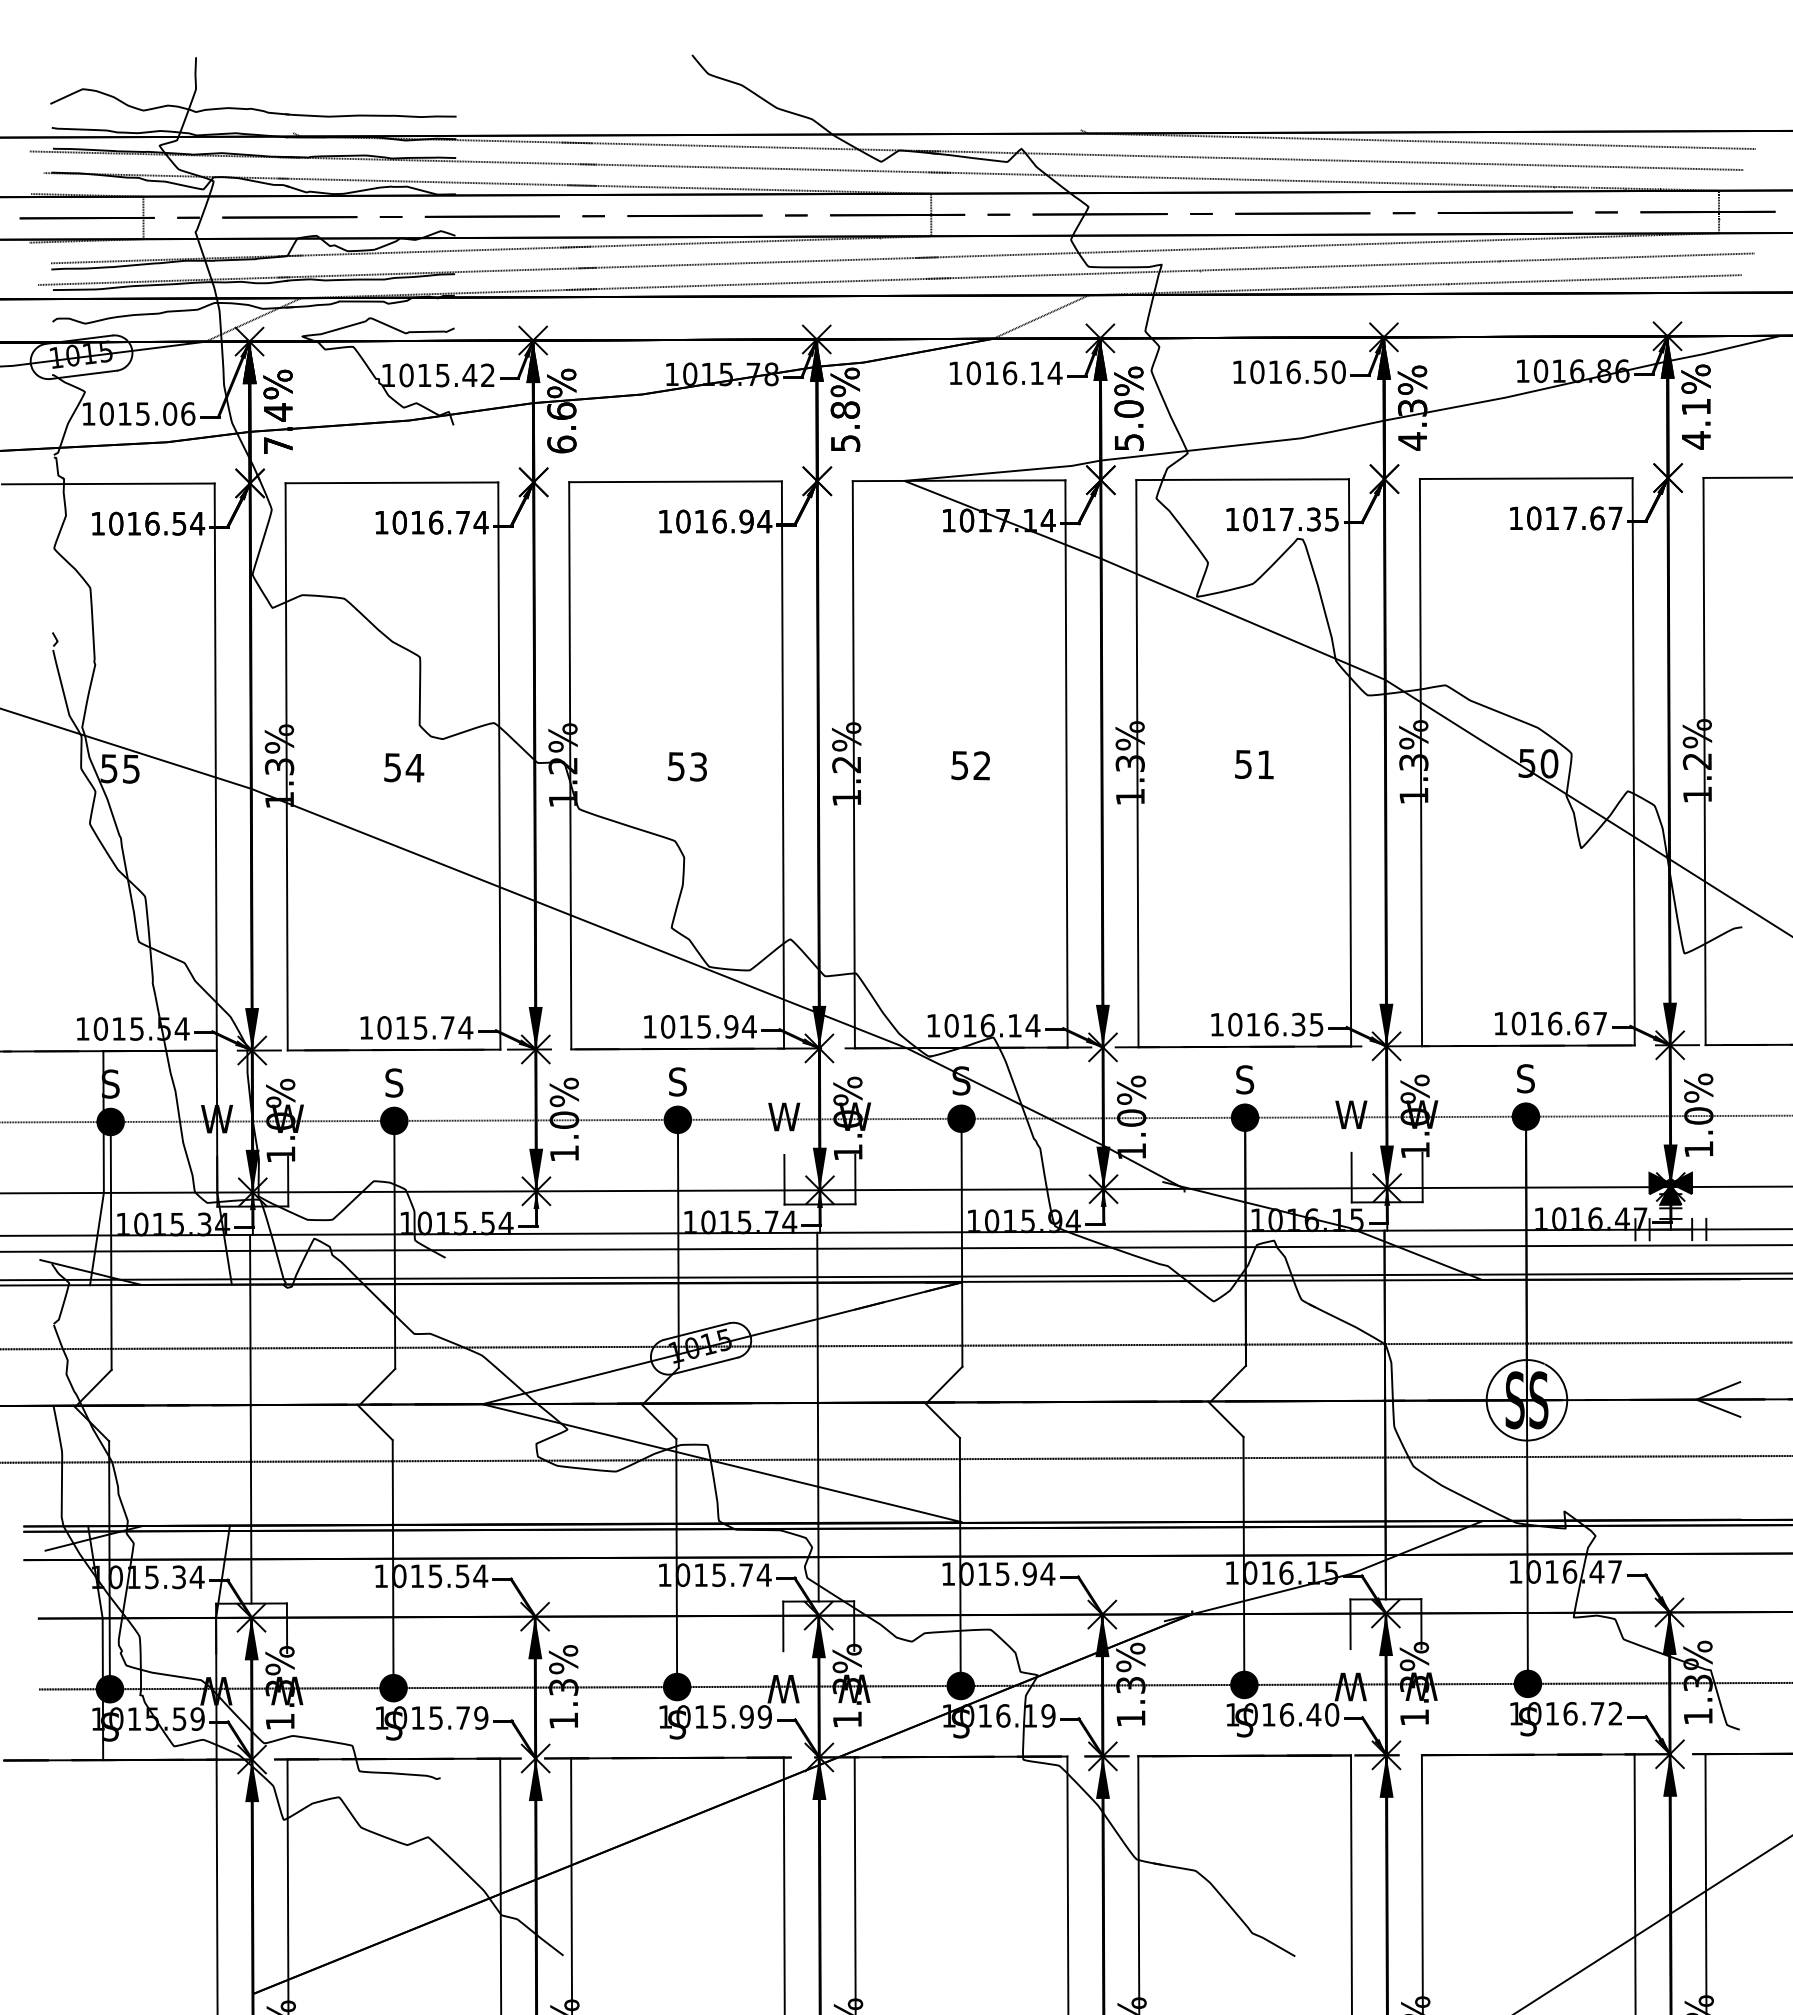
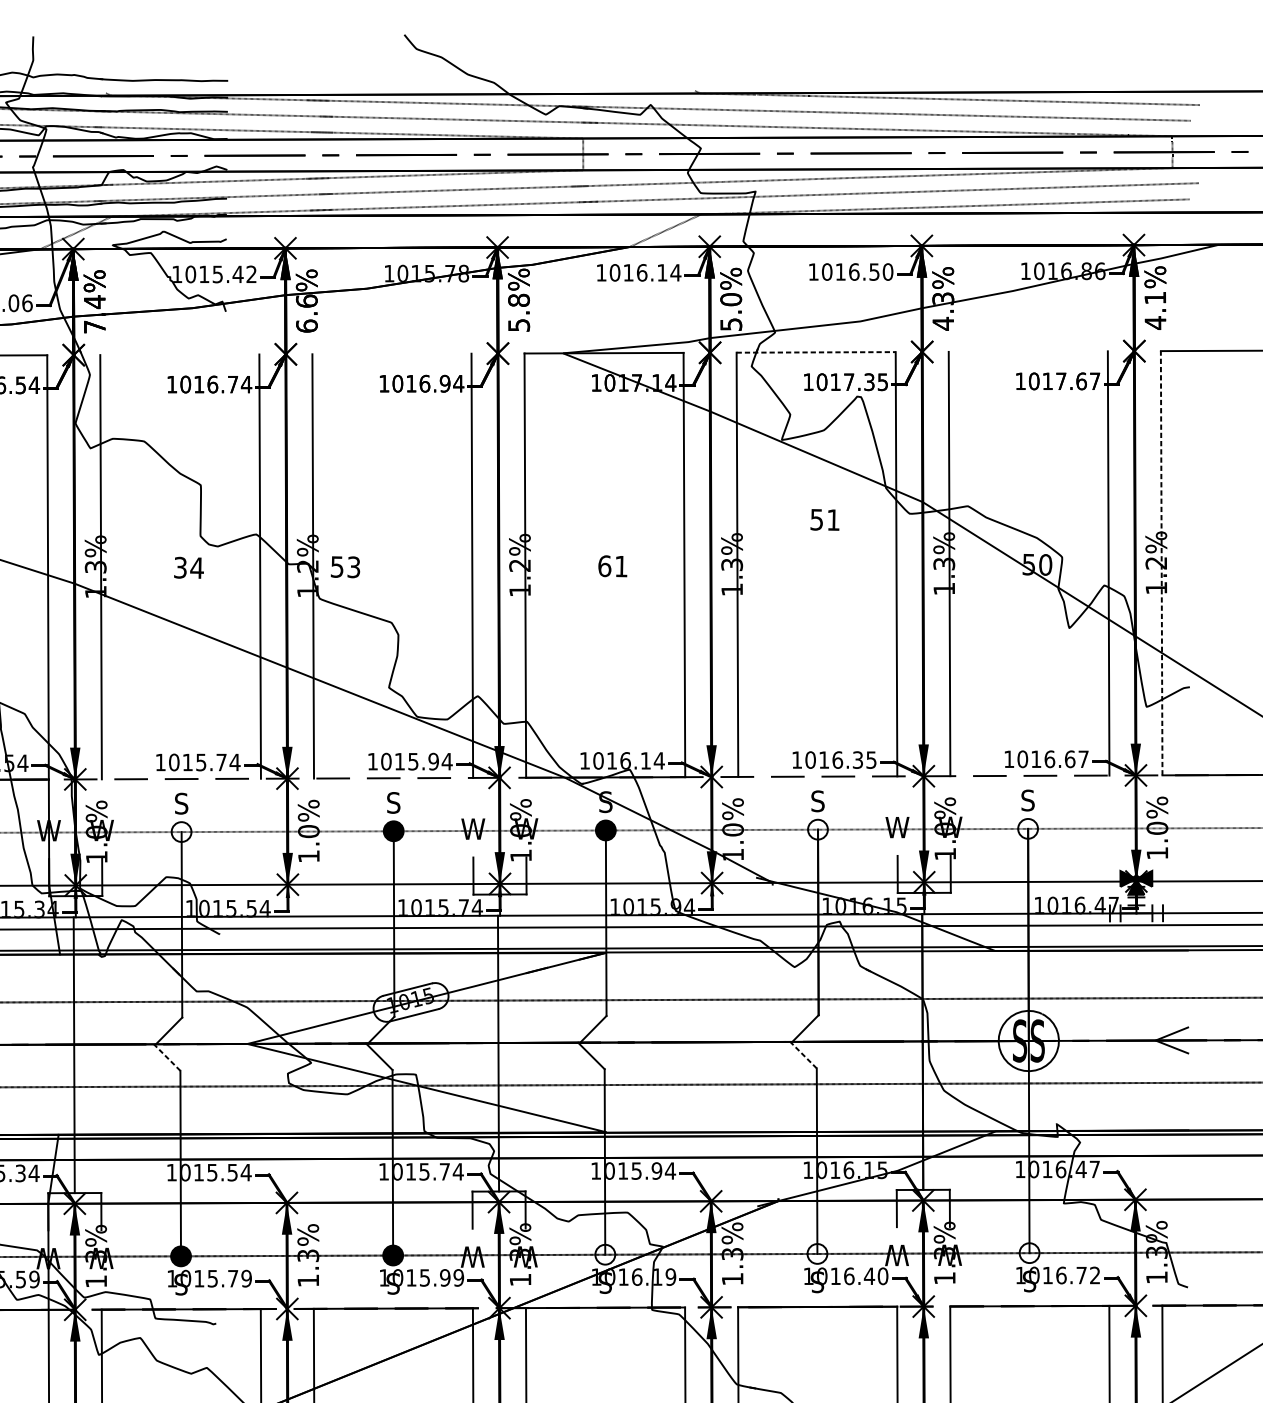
line: (1525, 478) -> (1027, 351), removed
line: (1243, 479) -> (816, 352), solid -> dashed
line: (675, 481) -> (391, 353), removed
line: (391, 482) -> (179, 354), removed
line: (1704, 761) -> (1161, 563), solid -> dashed
text: (1254, 764) -> (825, 519), moved
text: (970, 765) -> (612, 566), 52 -> 61
text: (686, 766) -> (344, 566), moved
text: (393, 767) -> (181, 567), 54 -> 34
line: (1528, 1045) -> (1029, 775), removed
line: (1244, 1046) -> (817, 776), removed
line: (677, 1048) -> (393, 777), removed
line: (393, 1049) -> (181, 778), removed
fill: (1525, 1116) -> (1027, 828), removed
fill: (1244, 1117) -> (817, 829), removed
fill: (394, 1120) -> (181, 831), removed
line: (1225, 1418) -> (803, 1054), solid -> dashed
line: (374, 1422) -> (166, 1057), solid -> dashed
fill: (1527, 1683) -> (1029, 1252), removed
fill: (1244, 1684) -> (817, 1253), removed
fill: (960, 1685) -> (605, 1254), removed

